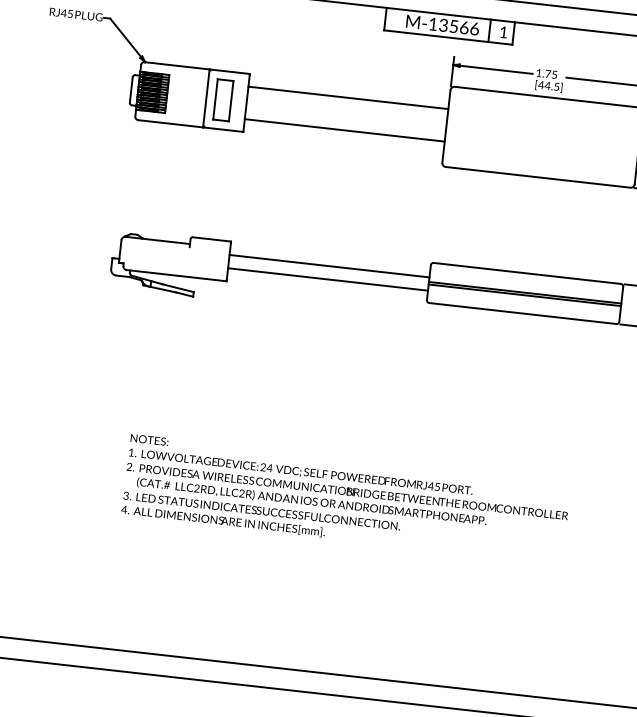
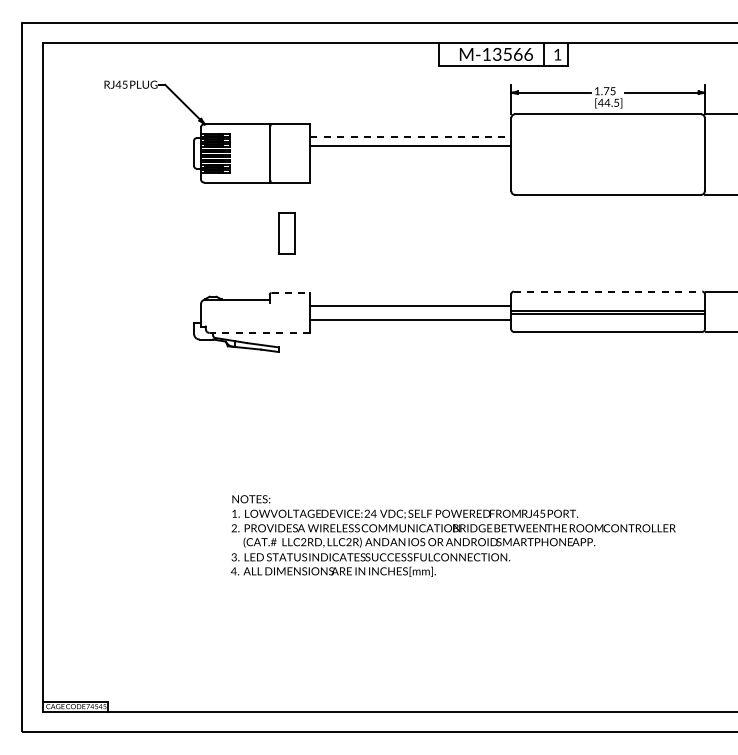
line: (348, 98) -> (410, 137), solid -> dashed
part: (223, 100) -> (286, 233), moved
line: (344, 130) -> (410, 145), moved
line: (212, 239) -> (291, 292), solid -> dashed
line: (527, 273) -> (608, 291), solid -> dashed
line: (176, 275) -> (259, 332), solid -> dashed

